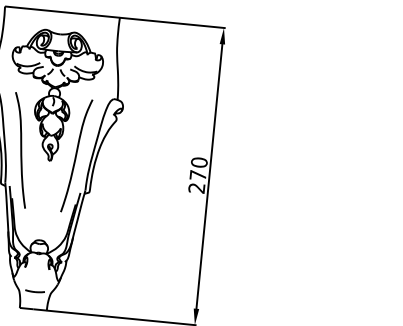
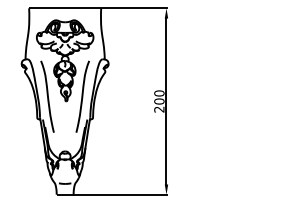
text: (198, 175) -> (159, 101), 270 -> 200

